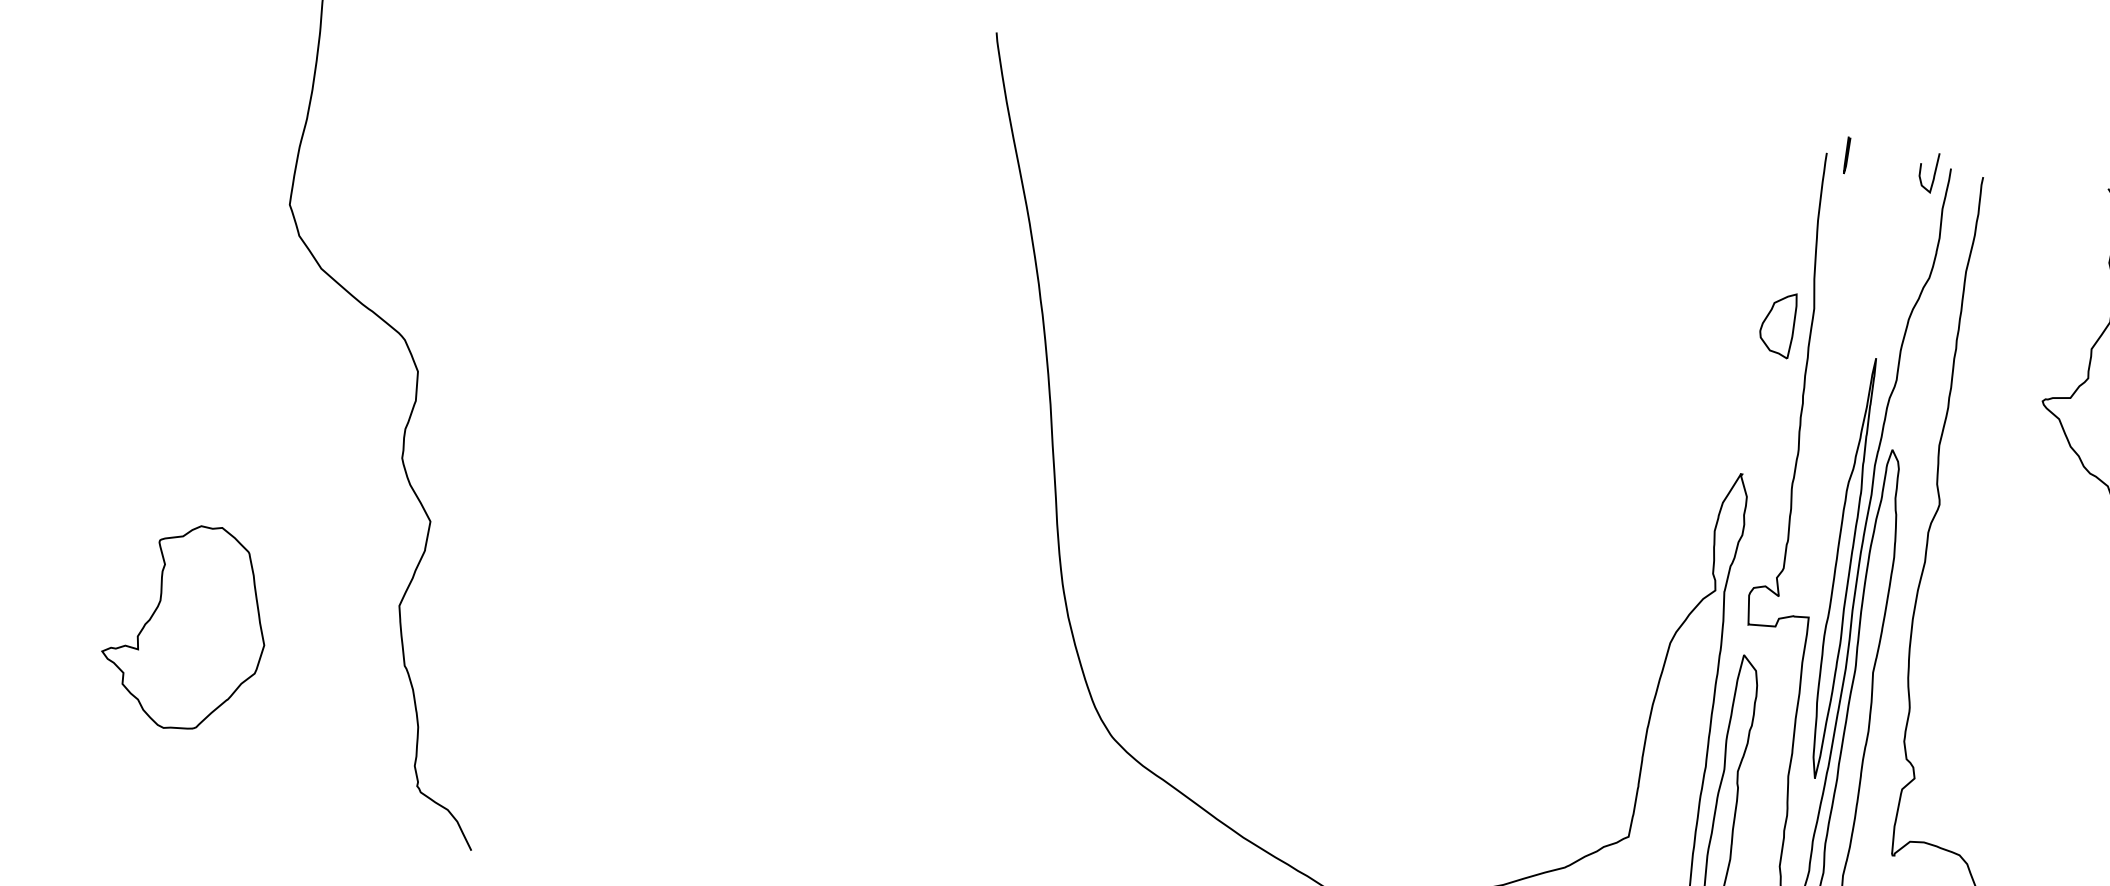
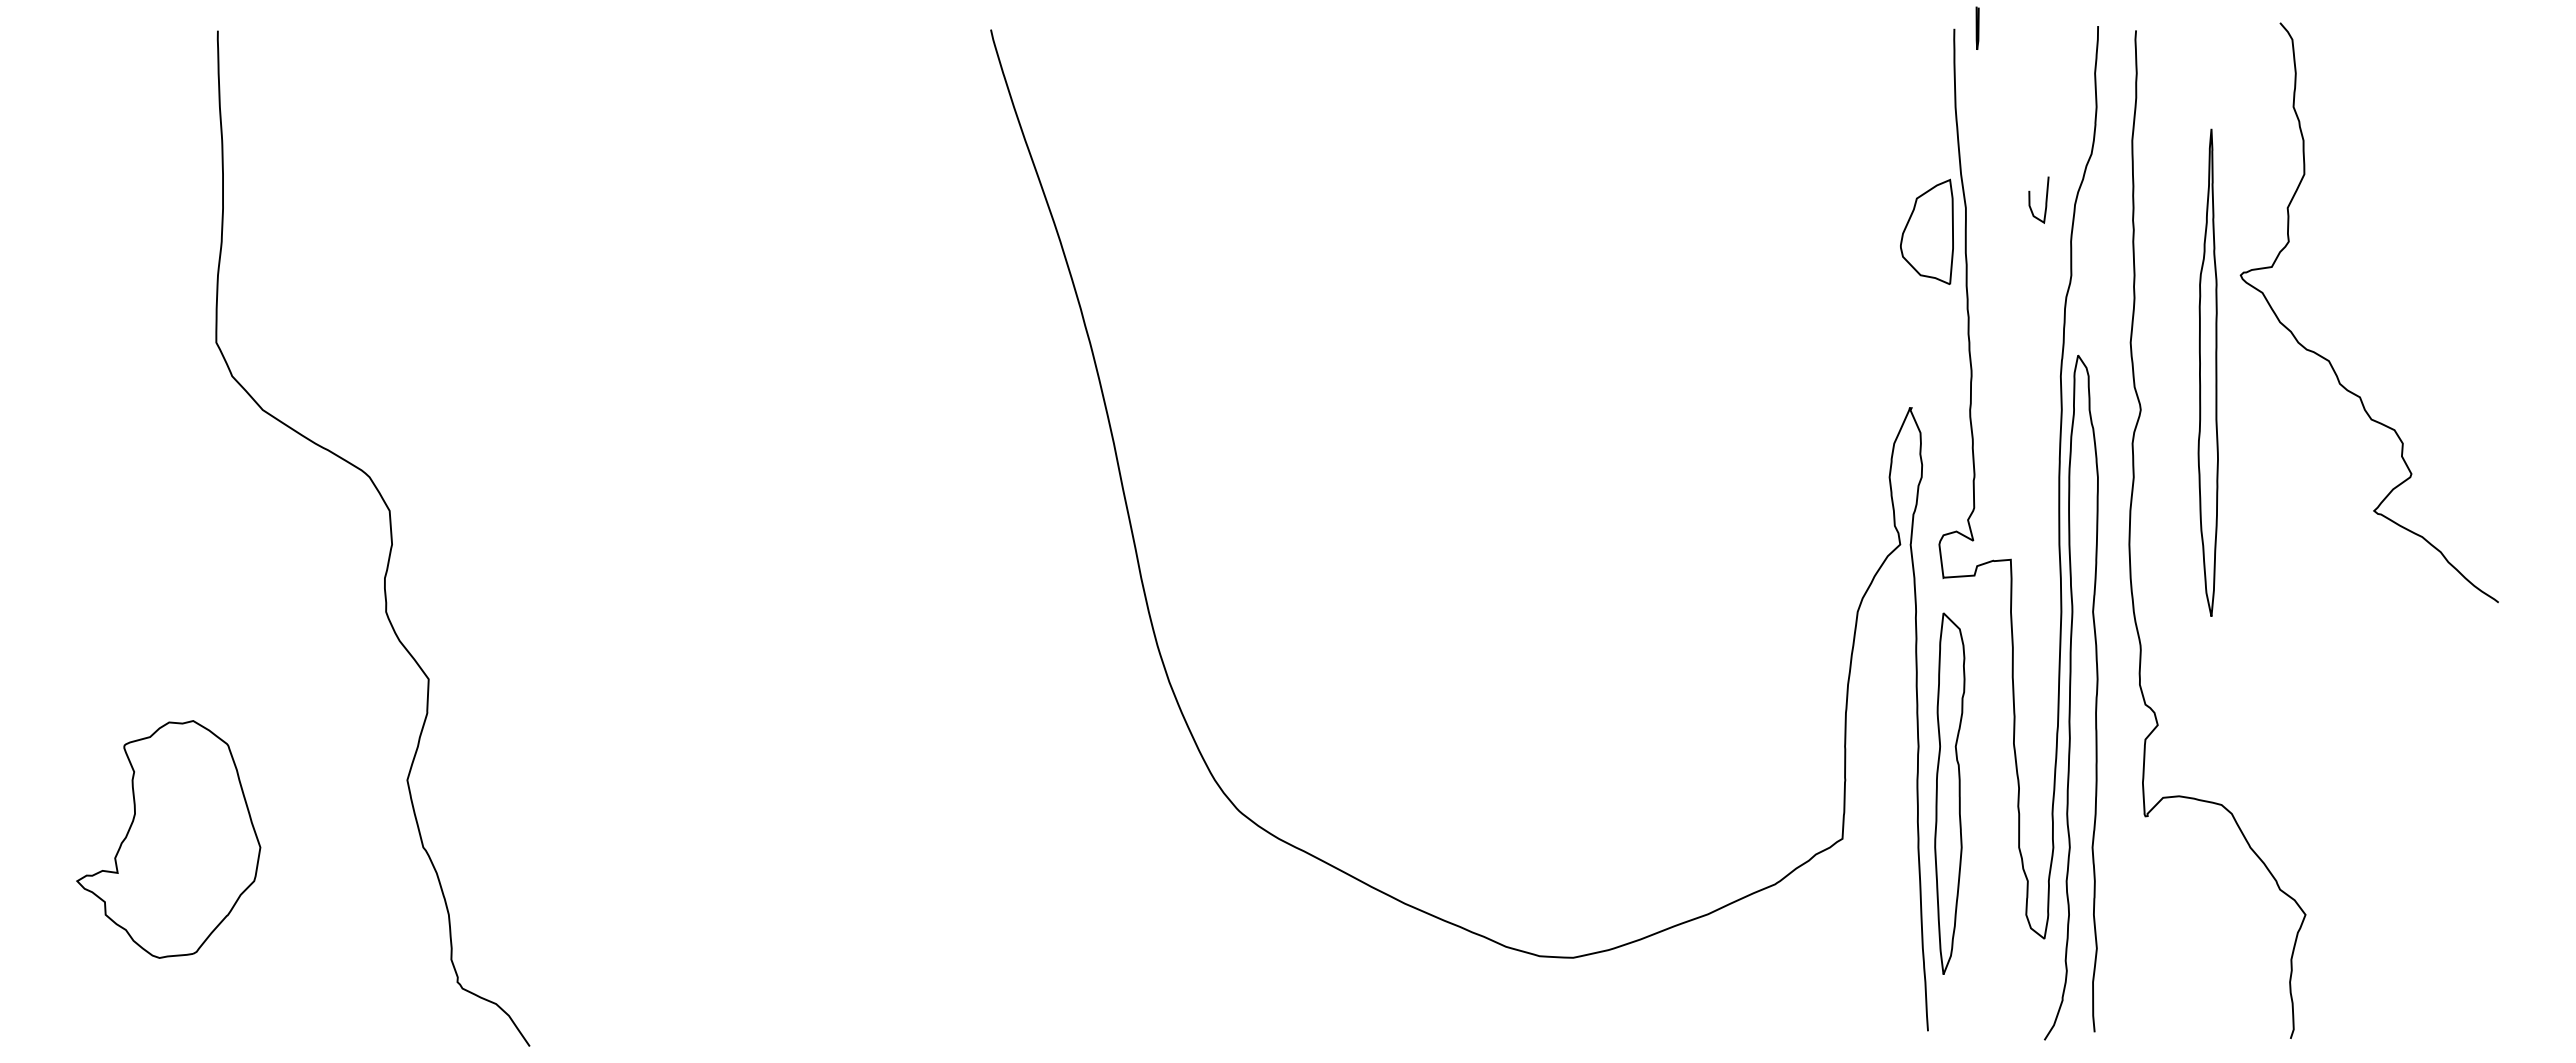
curve: (1934, 172) -> (2045, 199), moved
part: (1777, 324) -> (1926, 231), size x1.4
part: (1842, 567) -> (2207, 372), moved

